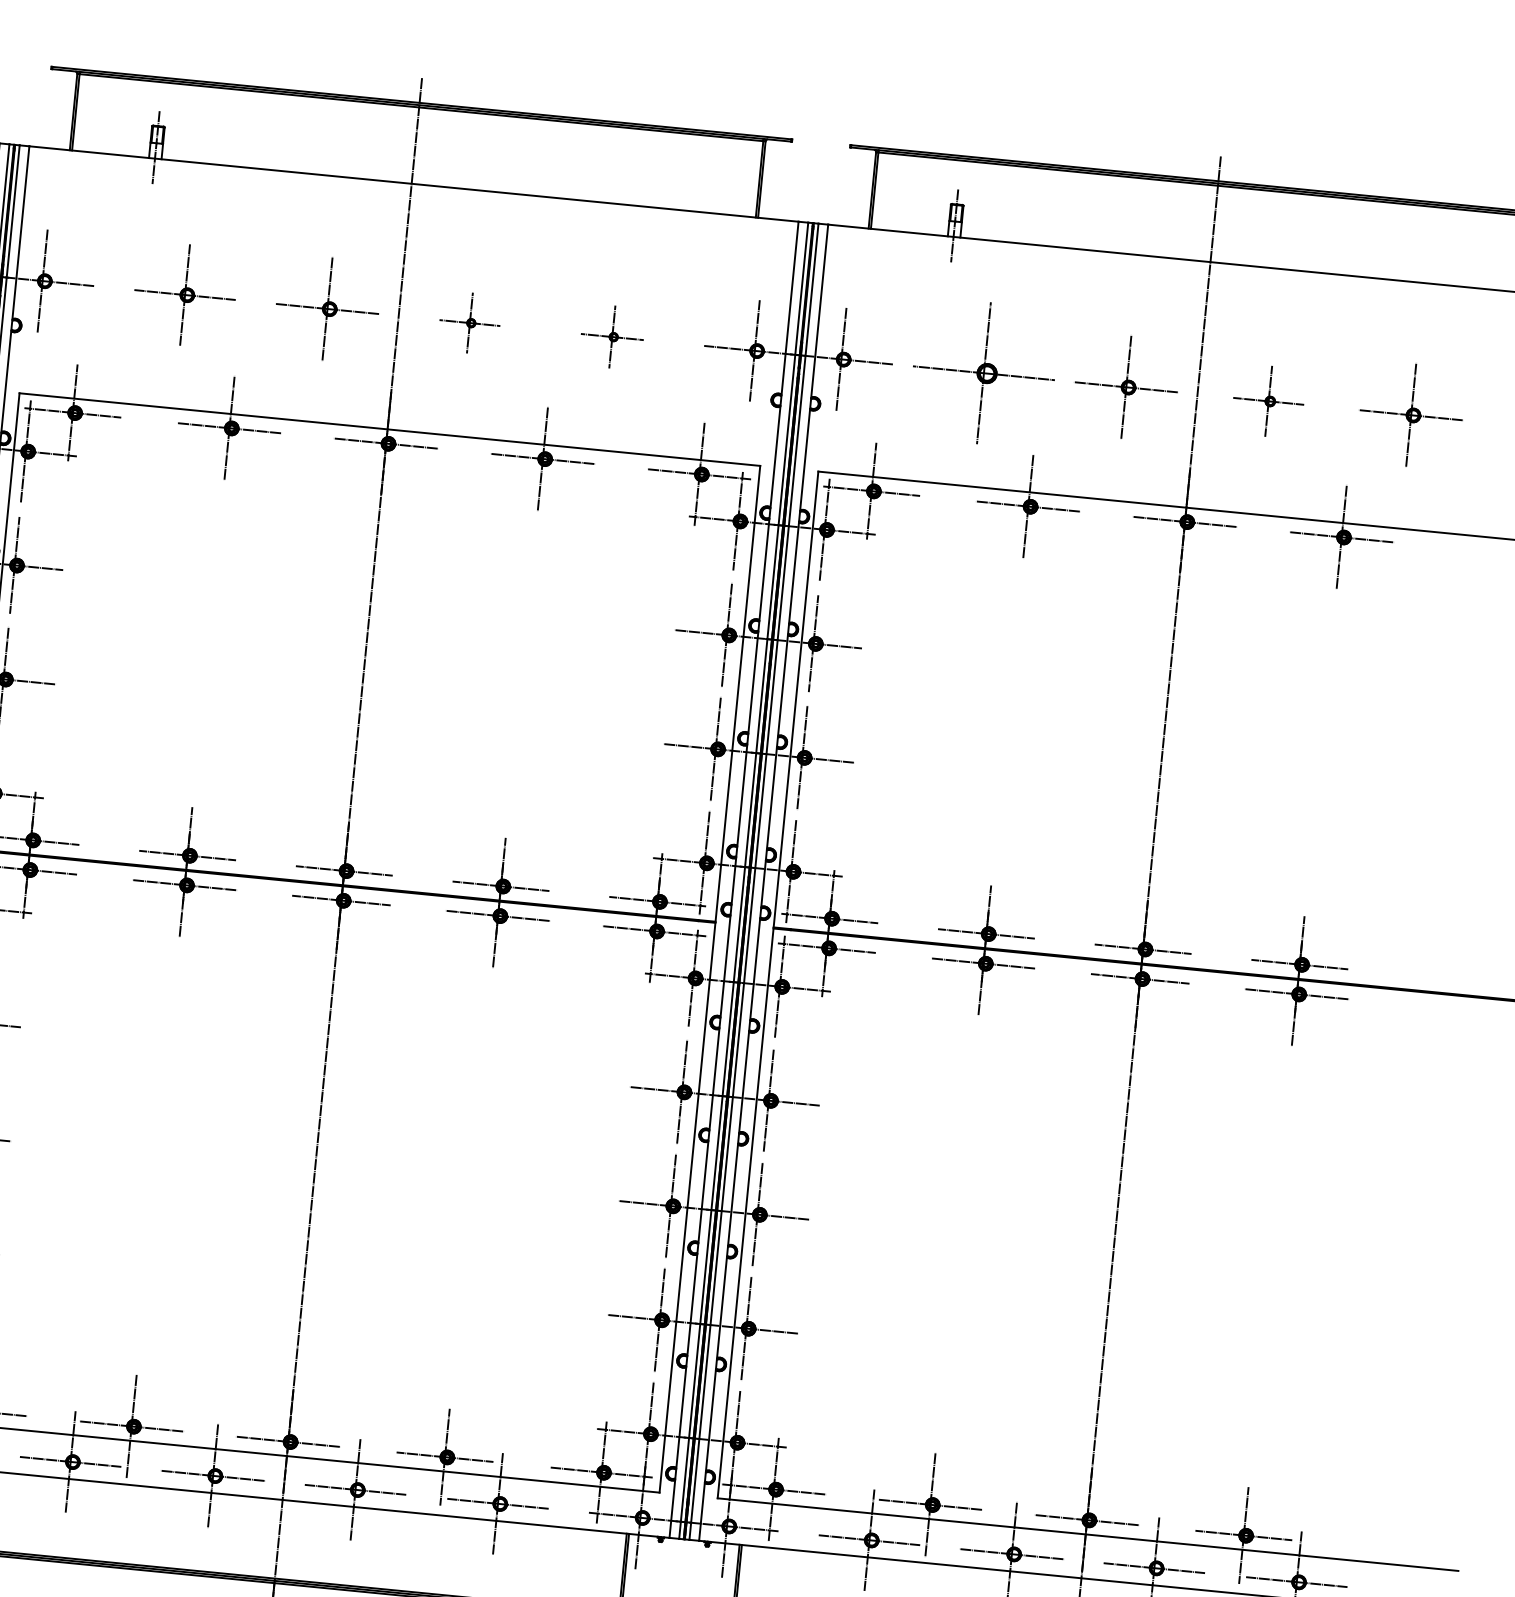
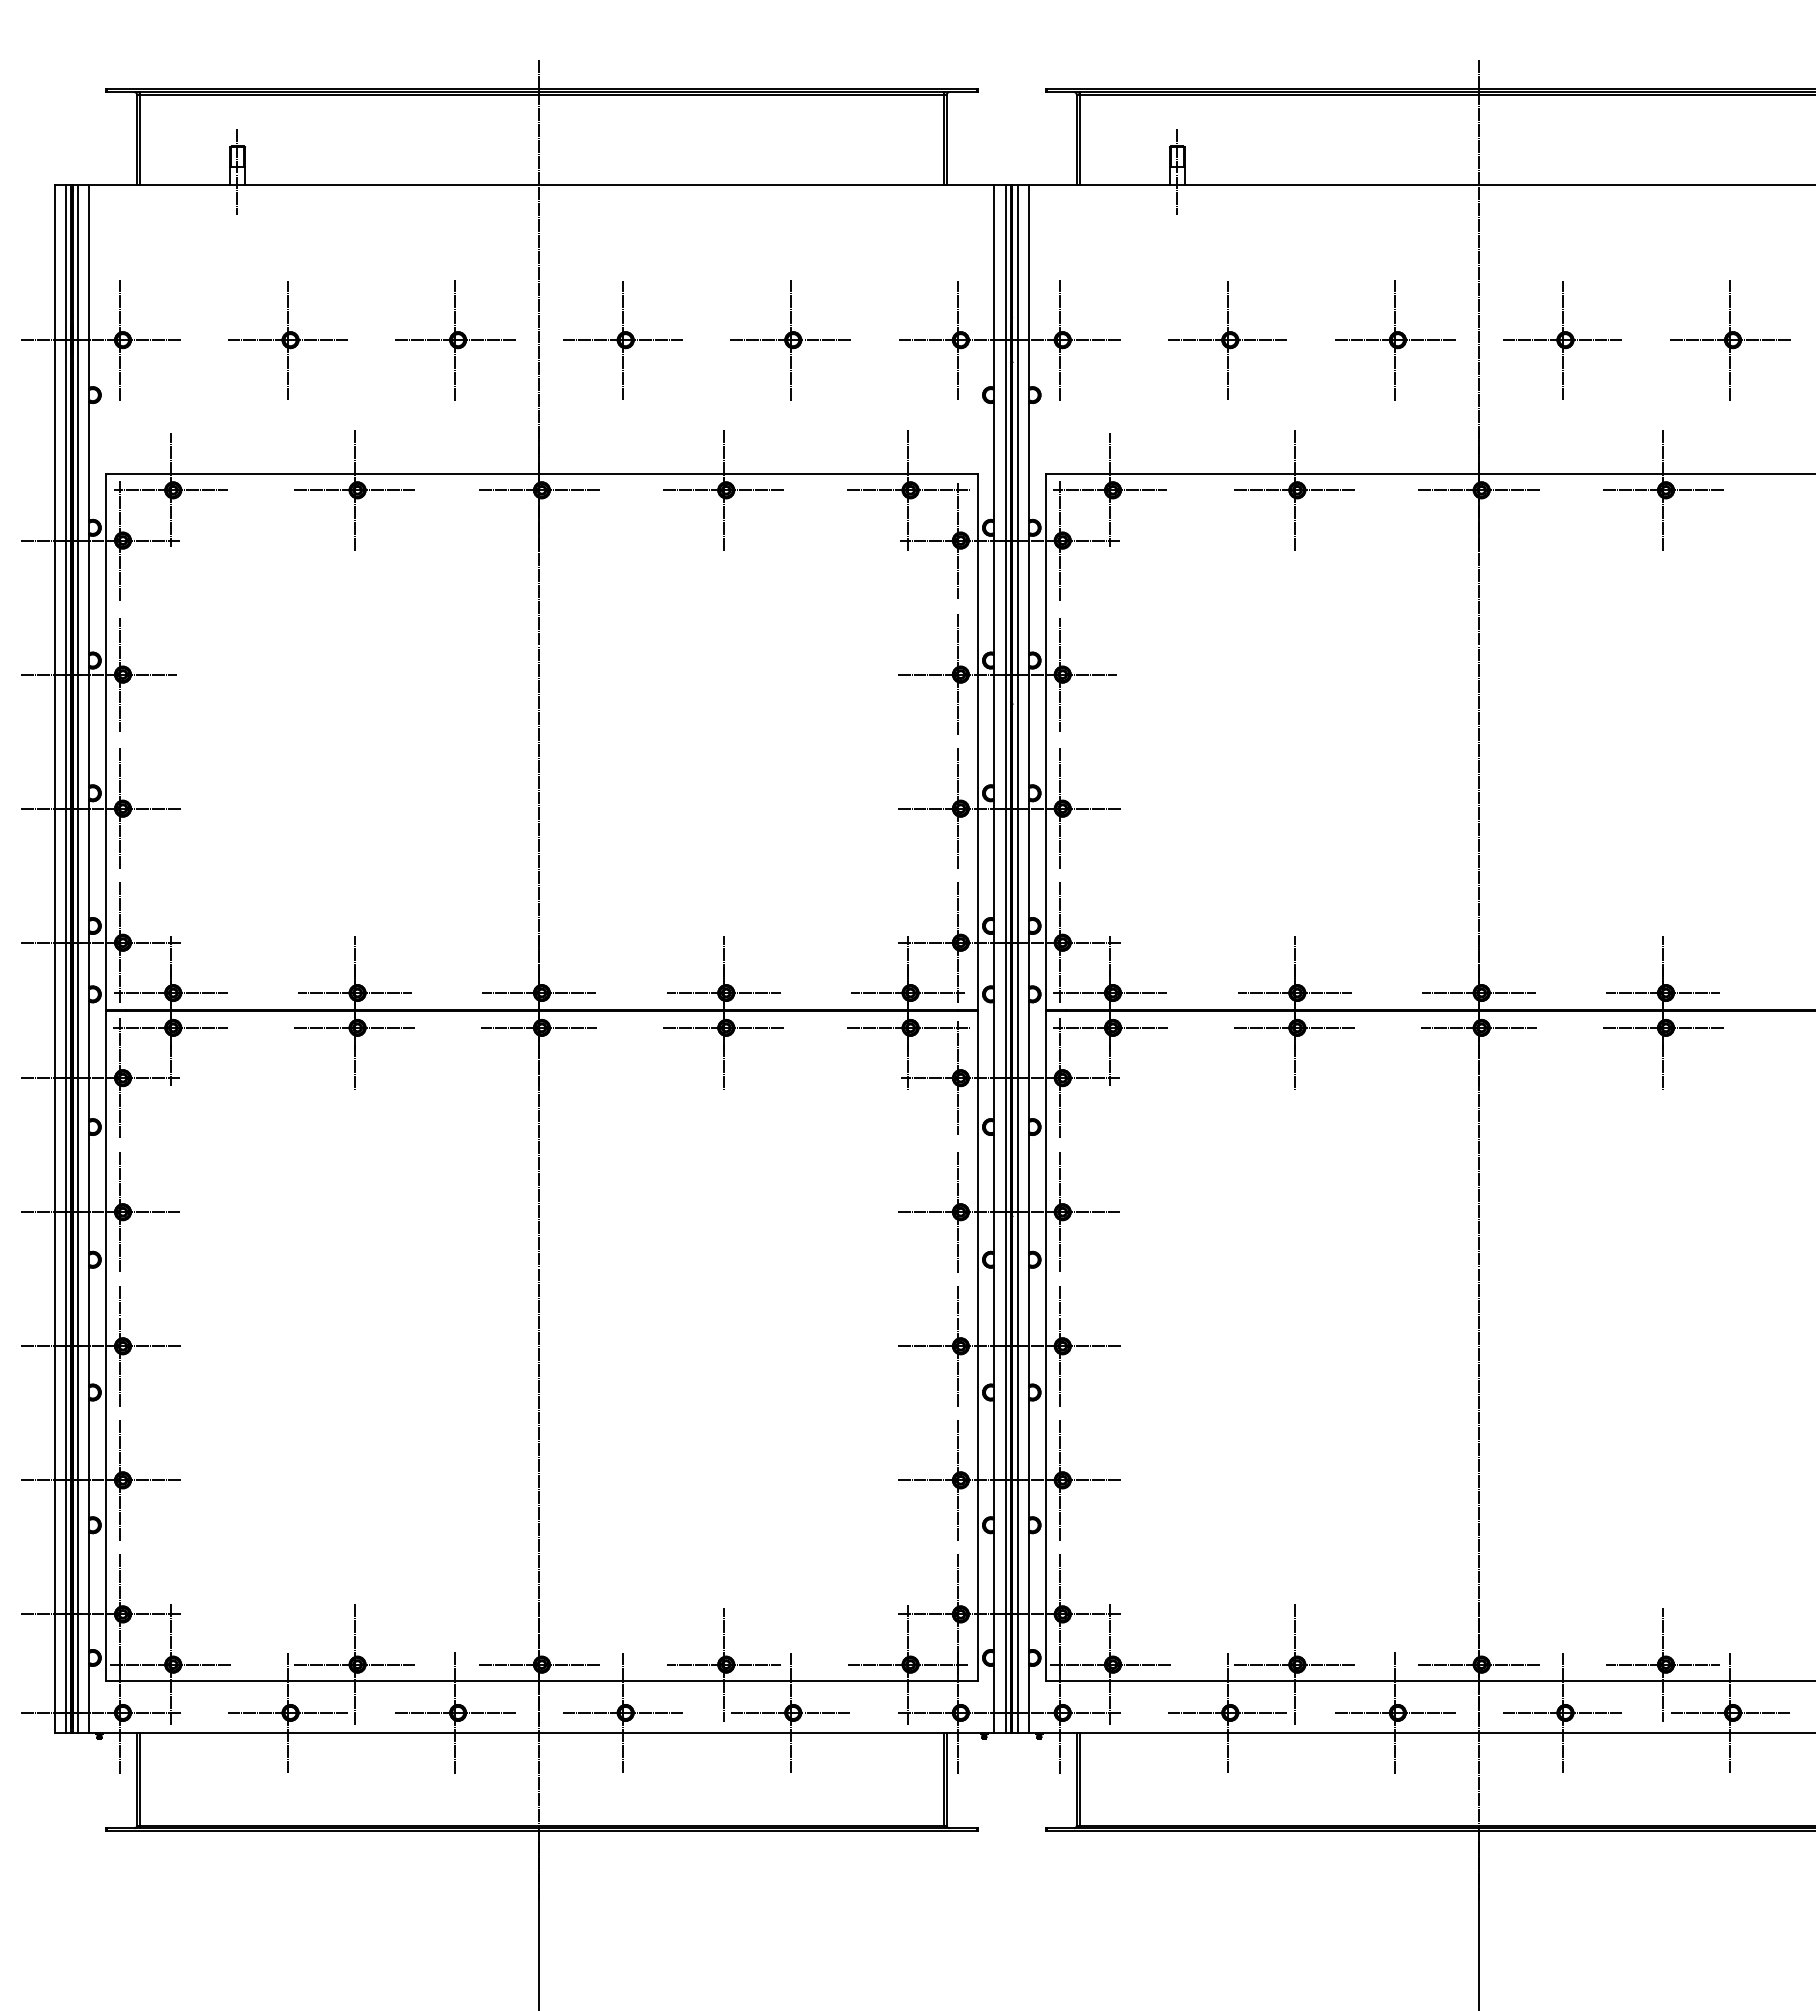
part: (469, 323) -> (622, 340), size x1.67
part: (612, 337) -> (790, 340), size x1.67
part: (983, 373) -> (1227, 340), size x0.71
part: (1268, 401) -> (1562, 340), size x1.43

